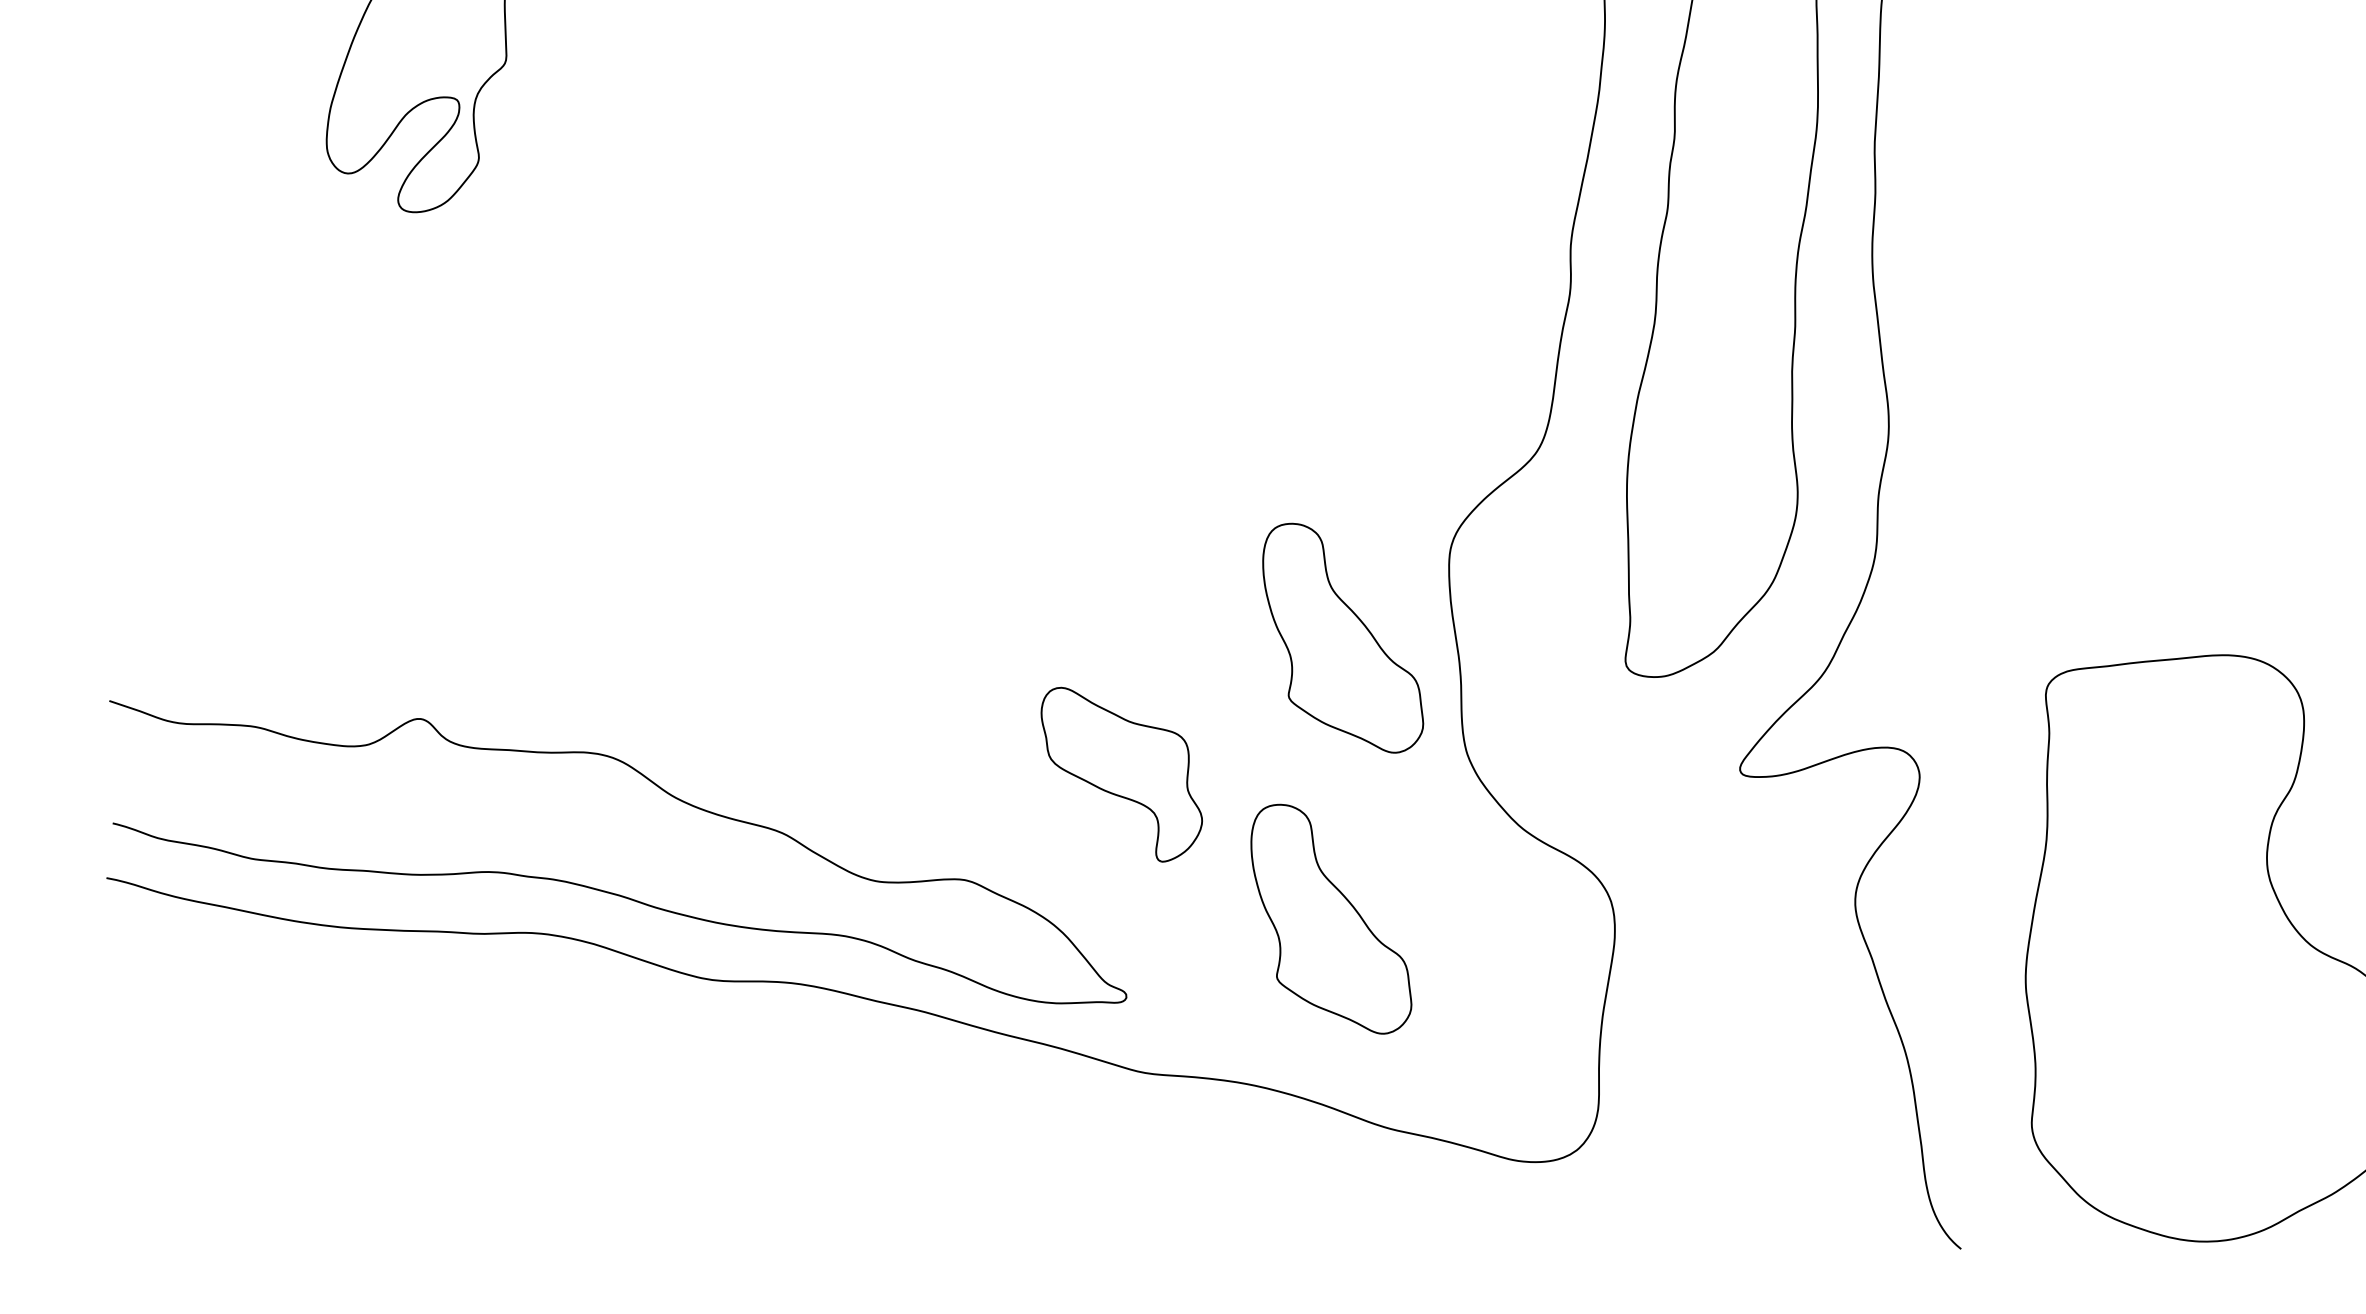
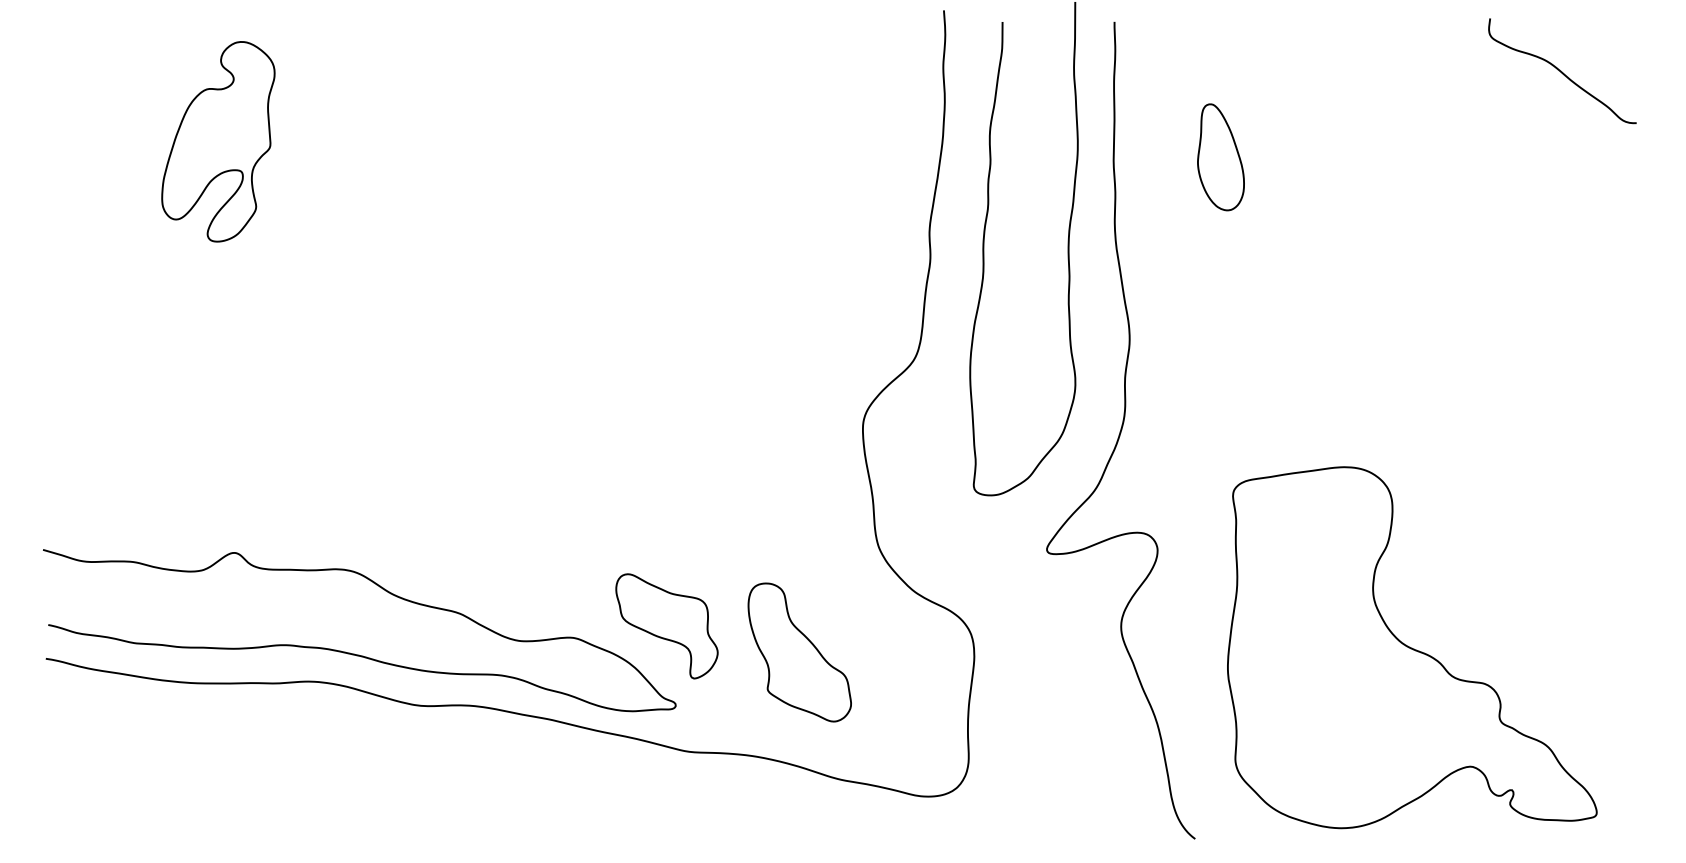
part: (2048, 143) -> (1220, 157), added
part: (1342, 638) -> (799, 479), removed
part: (1120, 775) -> (666, 626), moved

